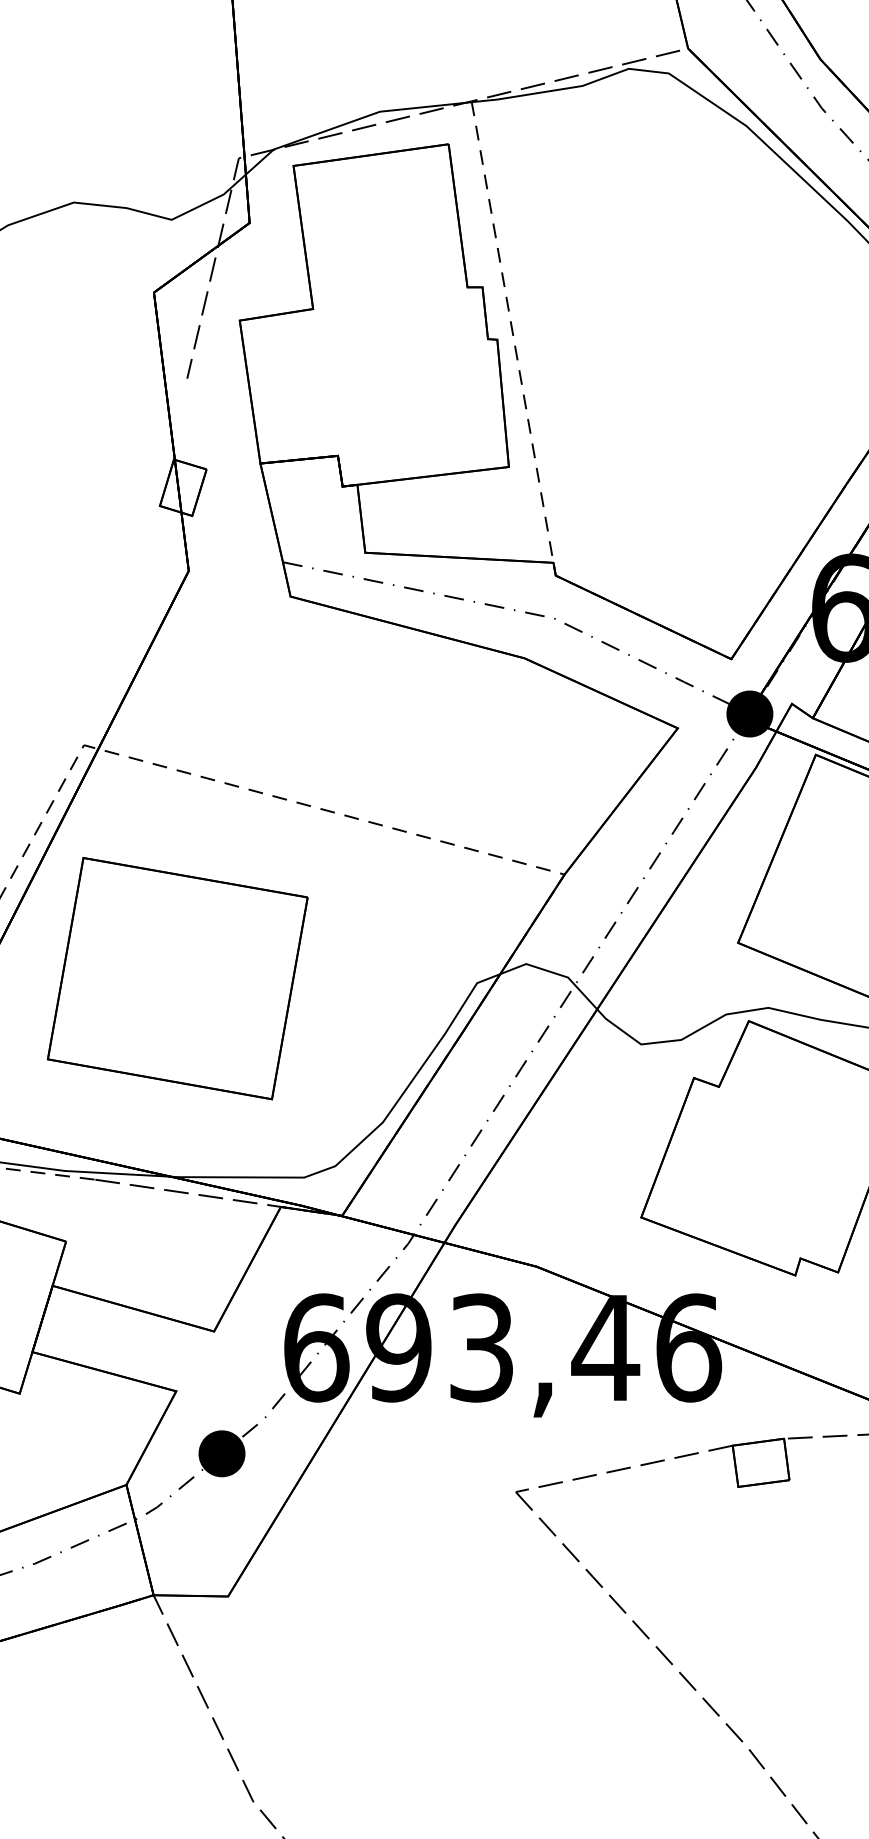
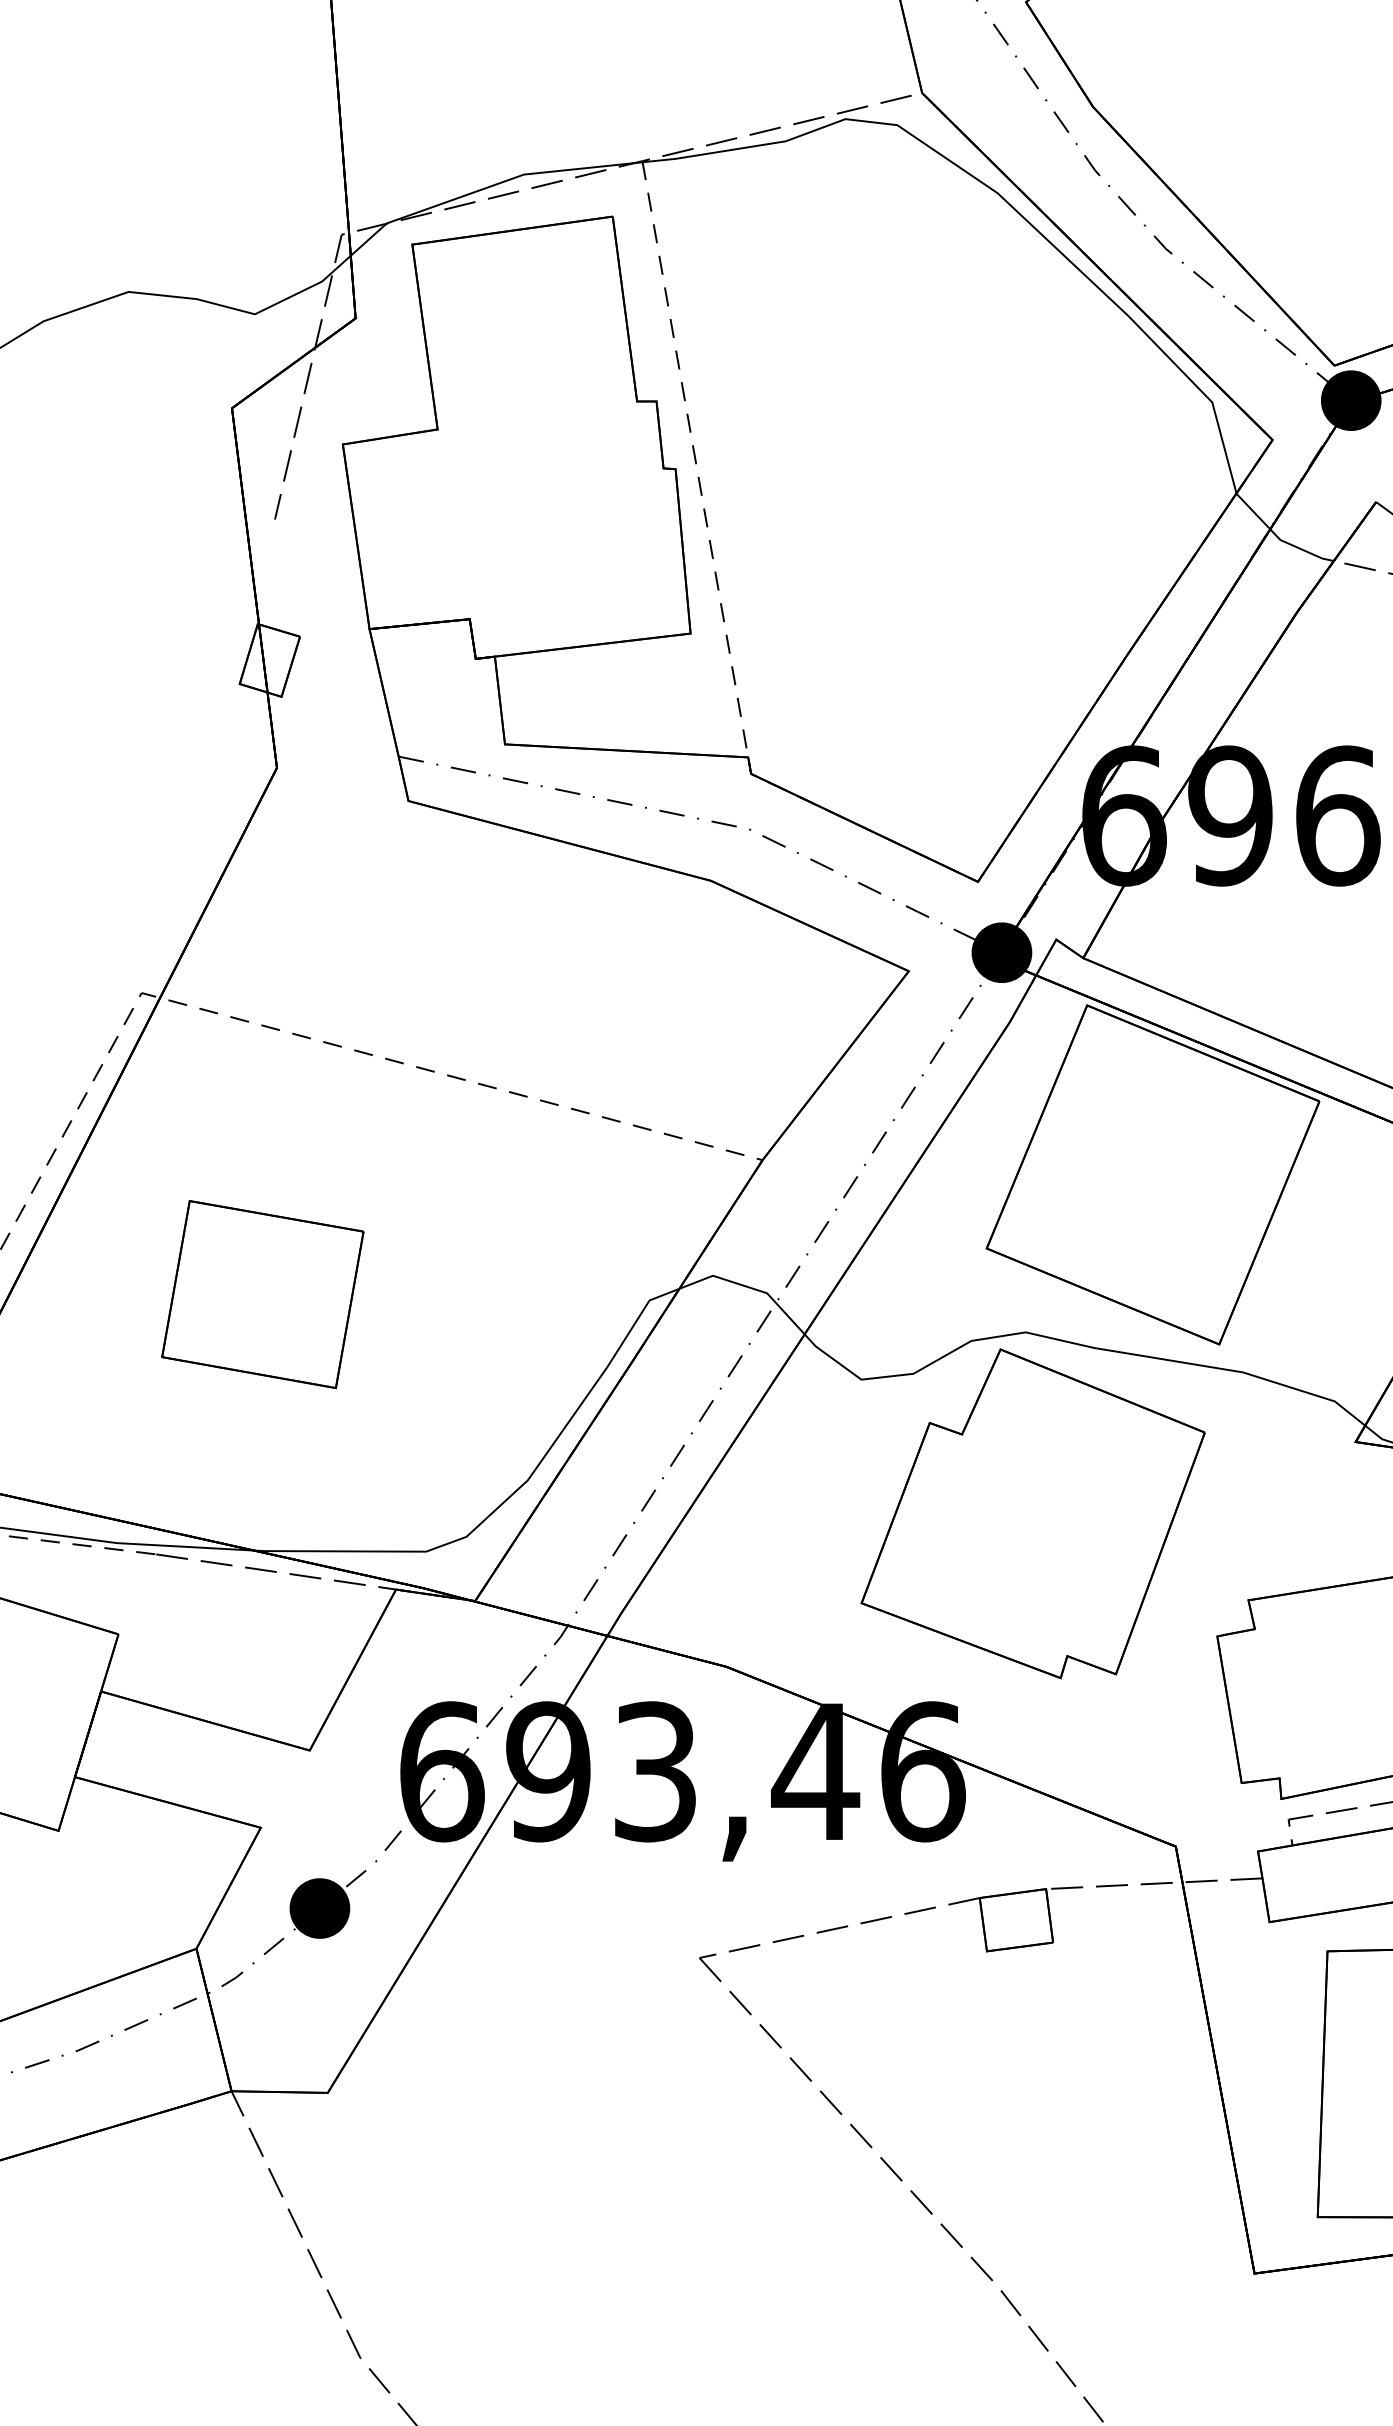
part: (177, 978) -> (262, 1294), size x0.6

